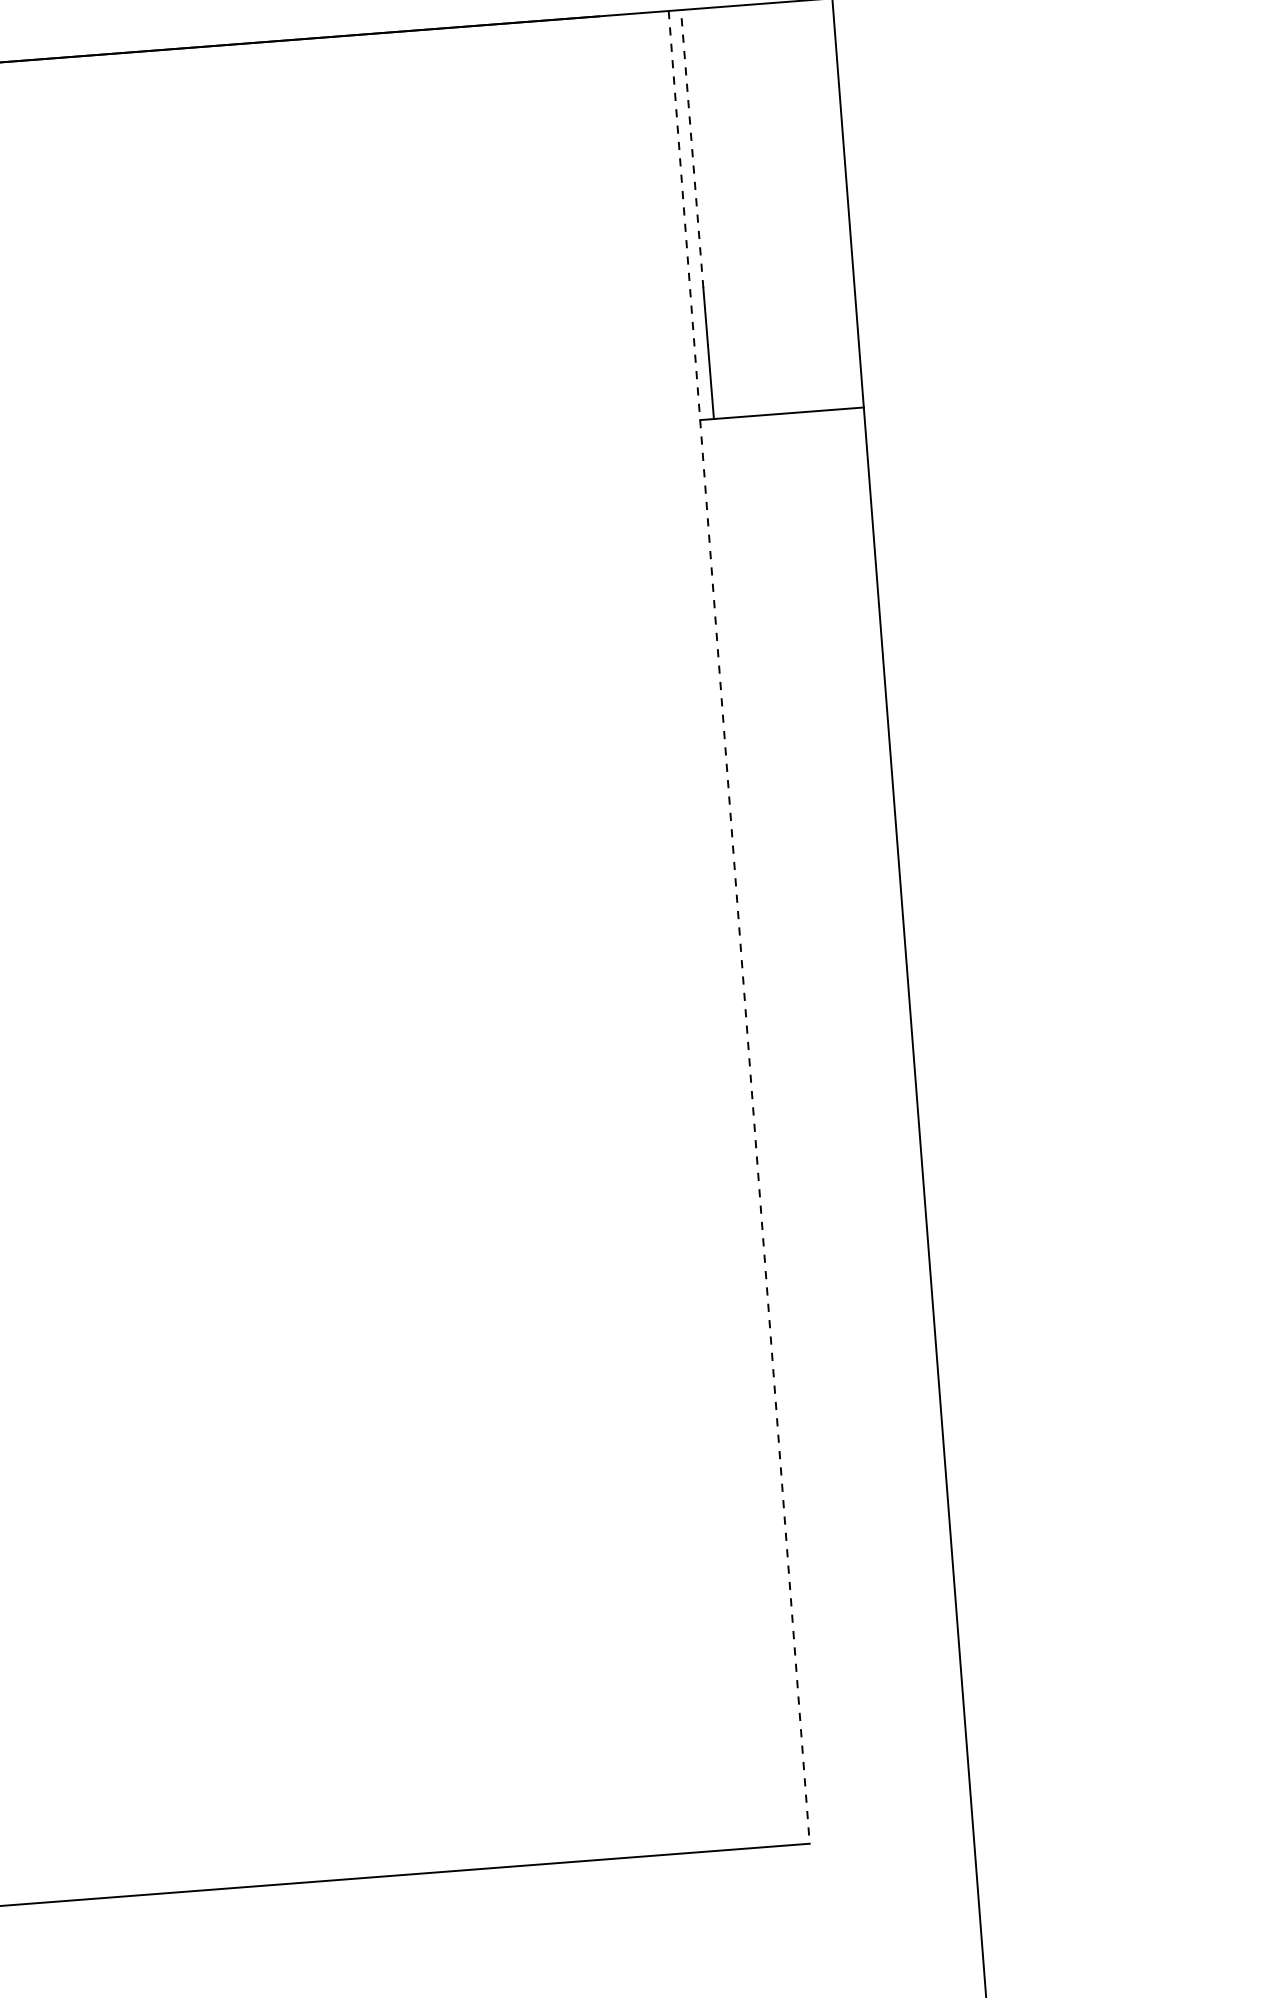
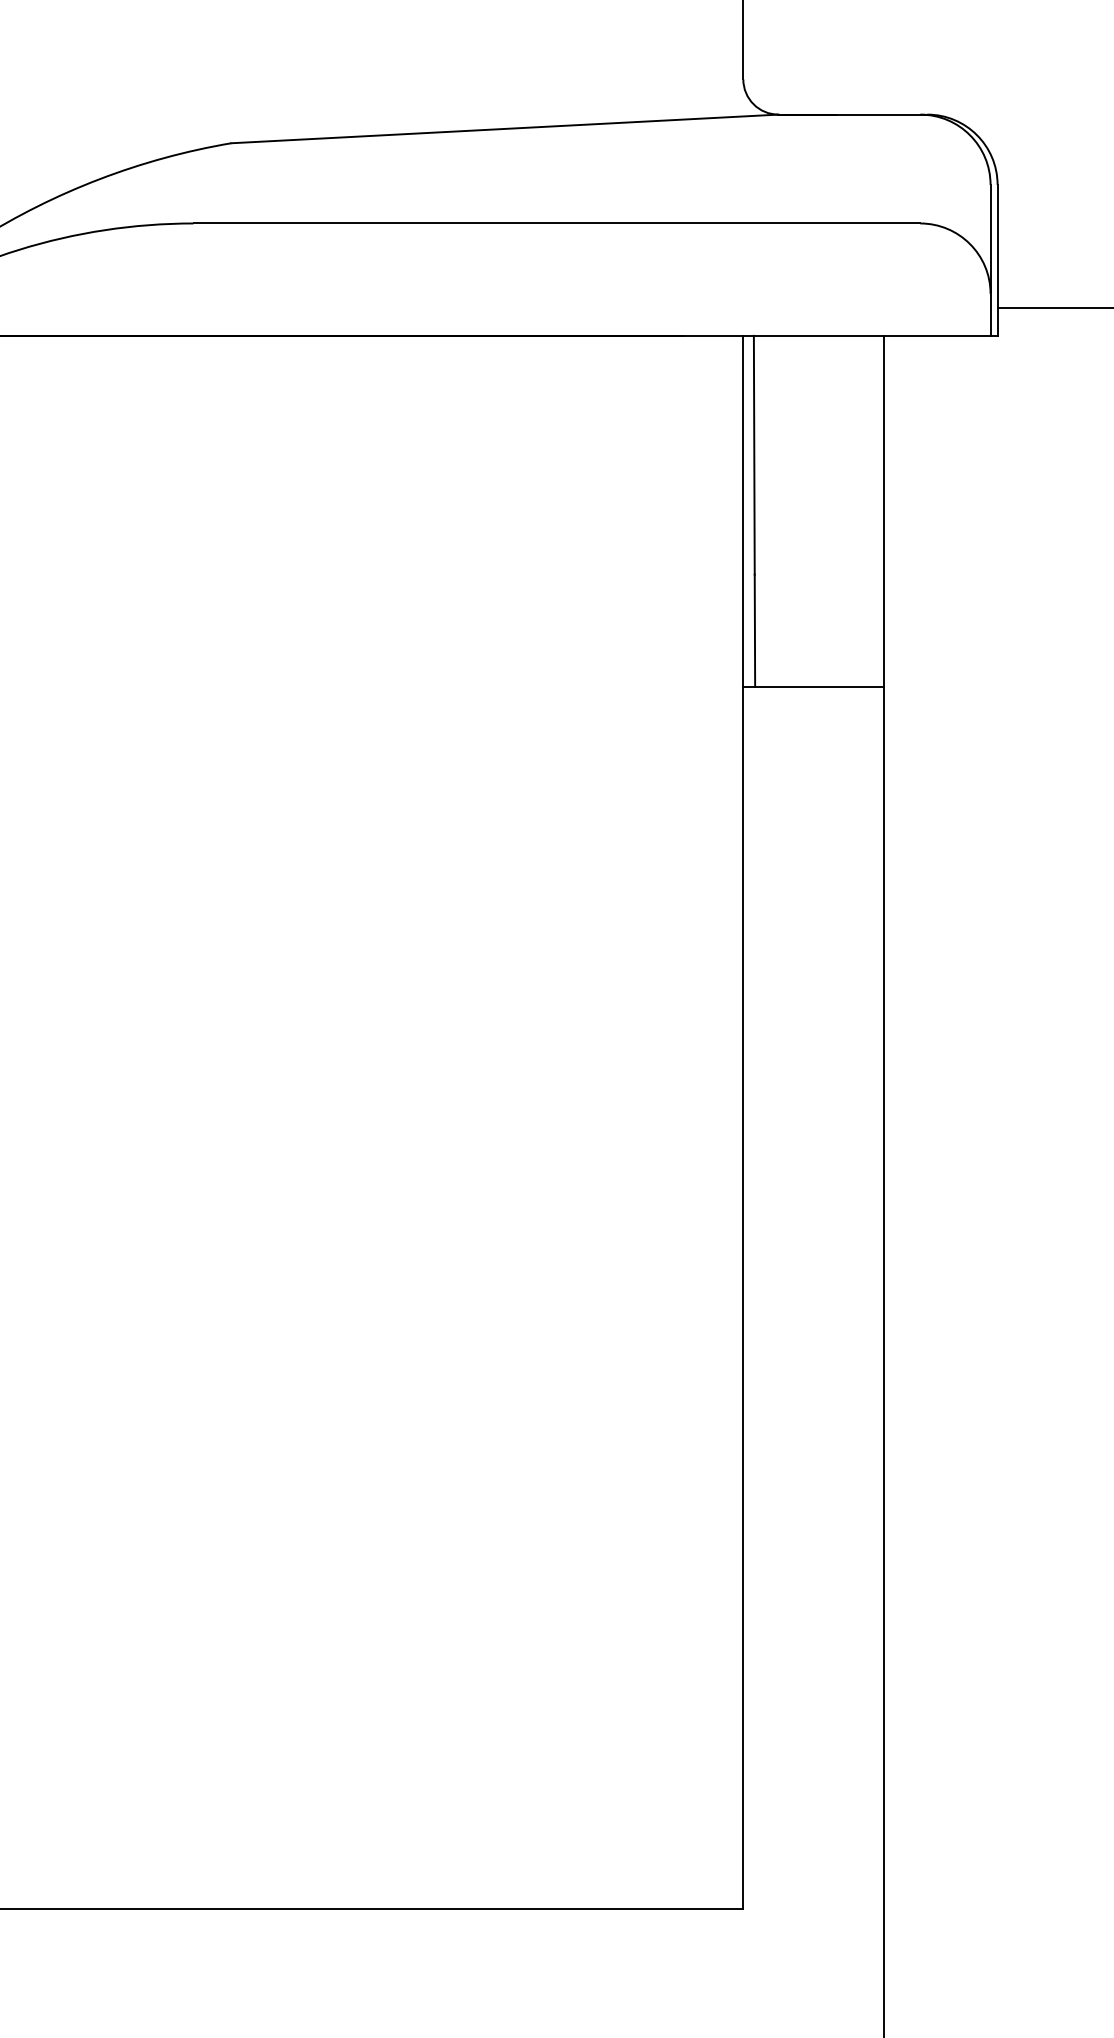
line: (692, 148) -> (754, 454), dashed -> solid
line: (739, 927) -> (743, 1122), dashed -> solid

